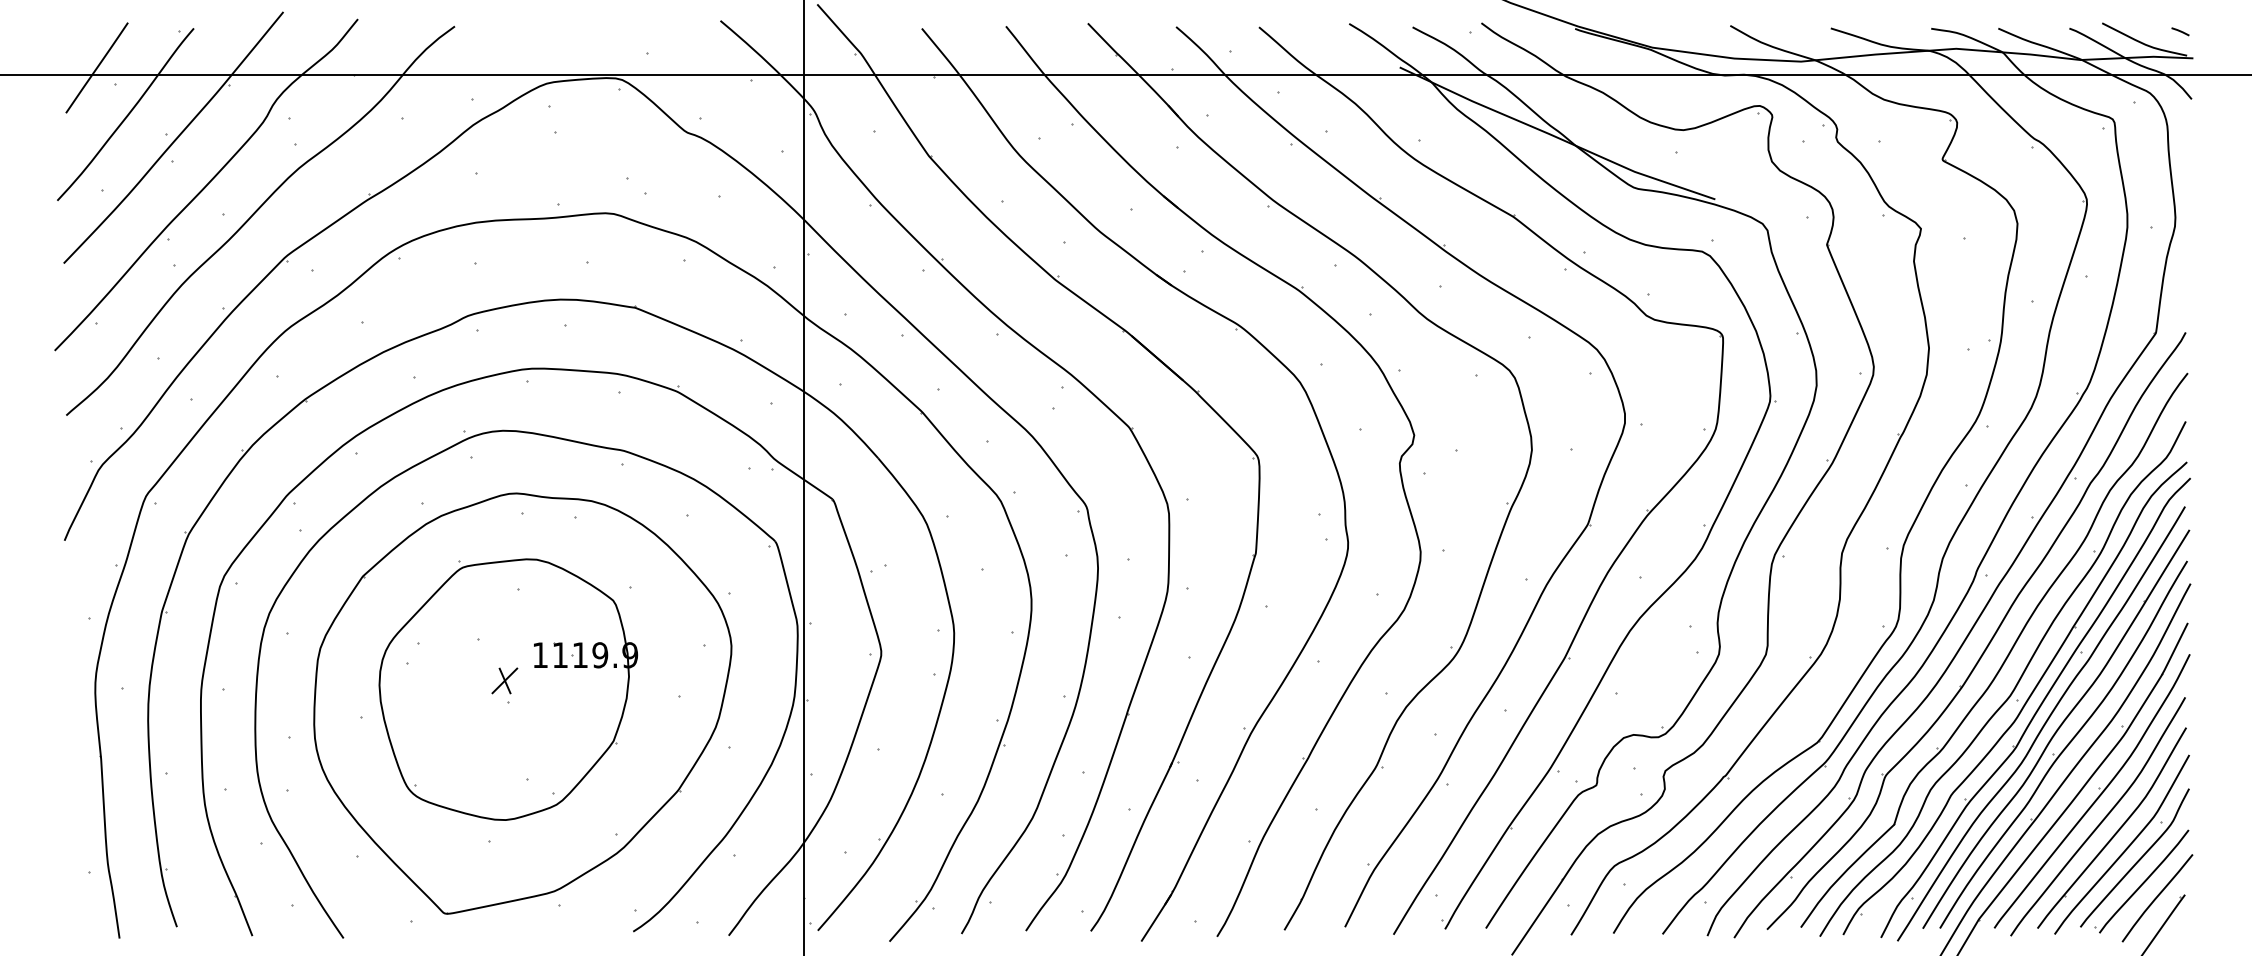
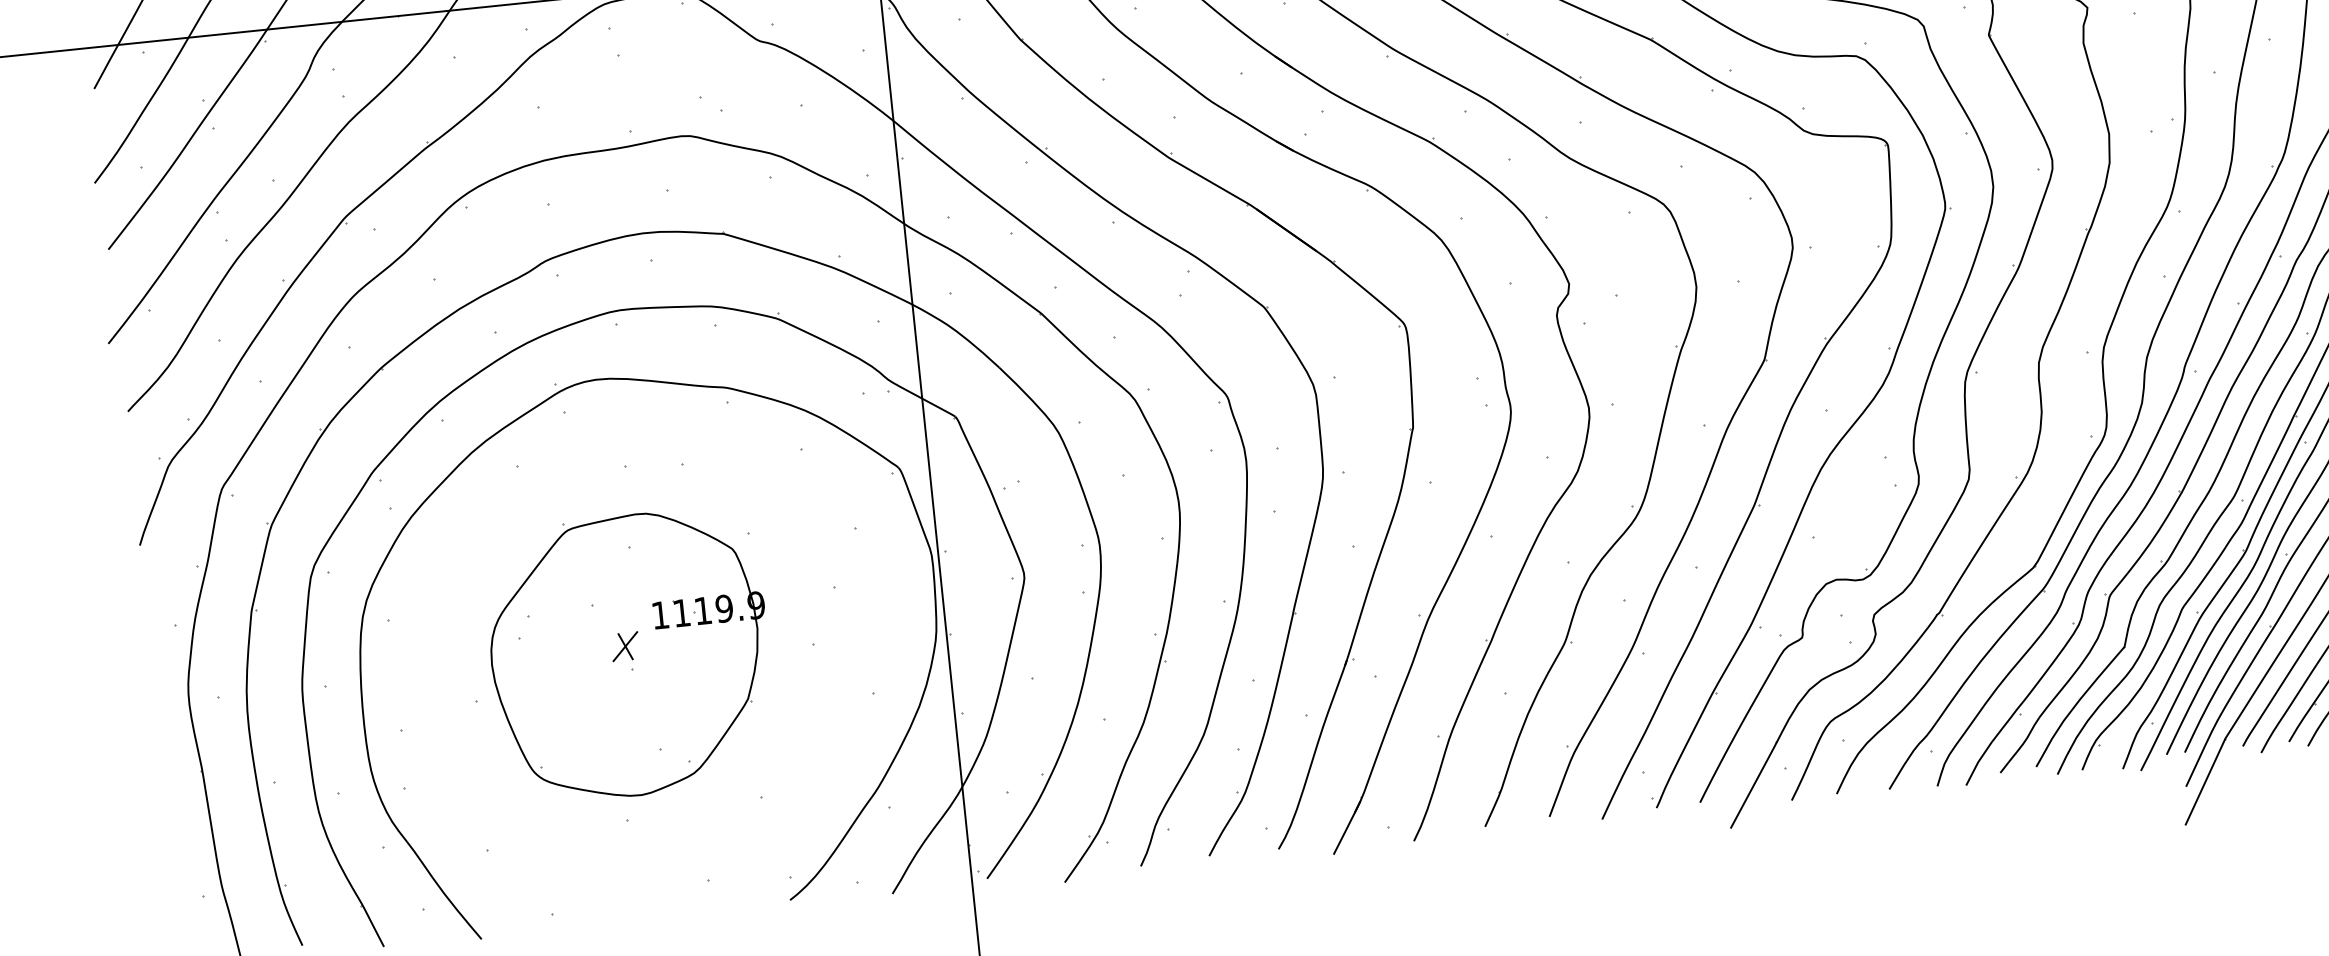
part: (522, 703) -> (646, 668), removed

